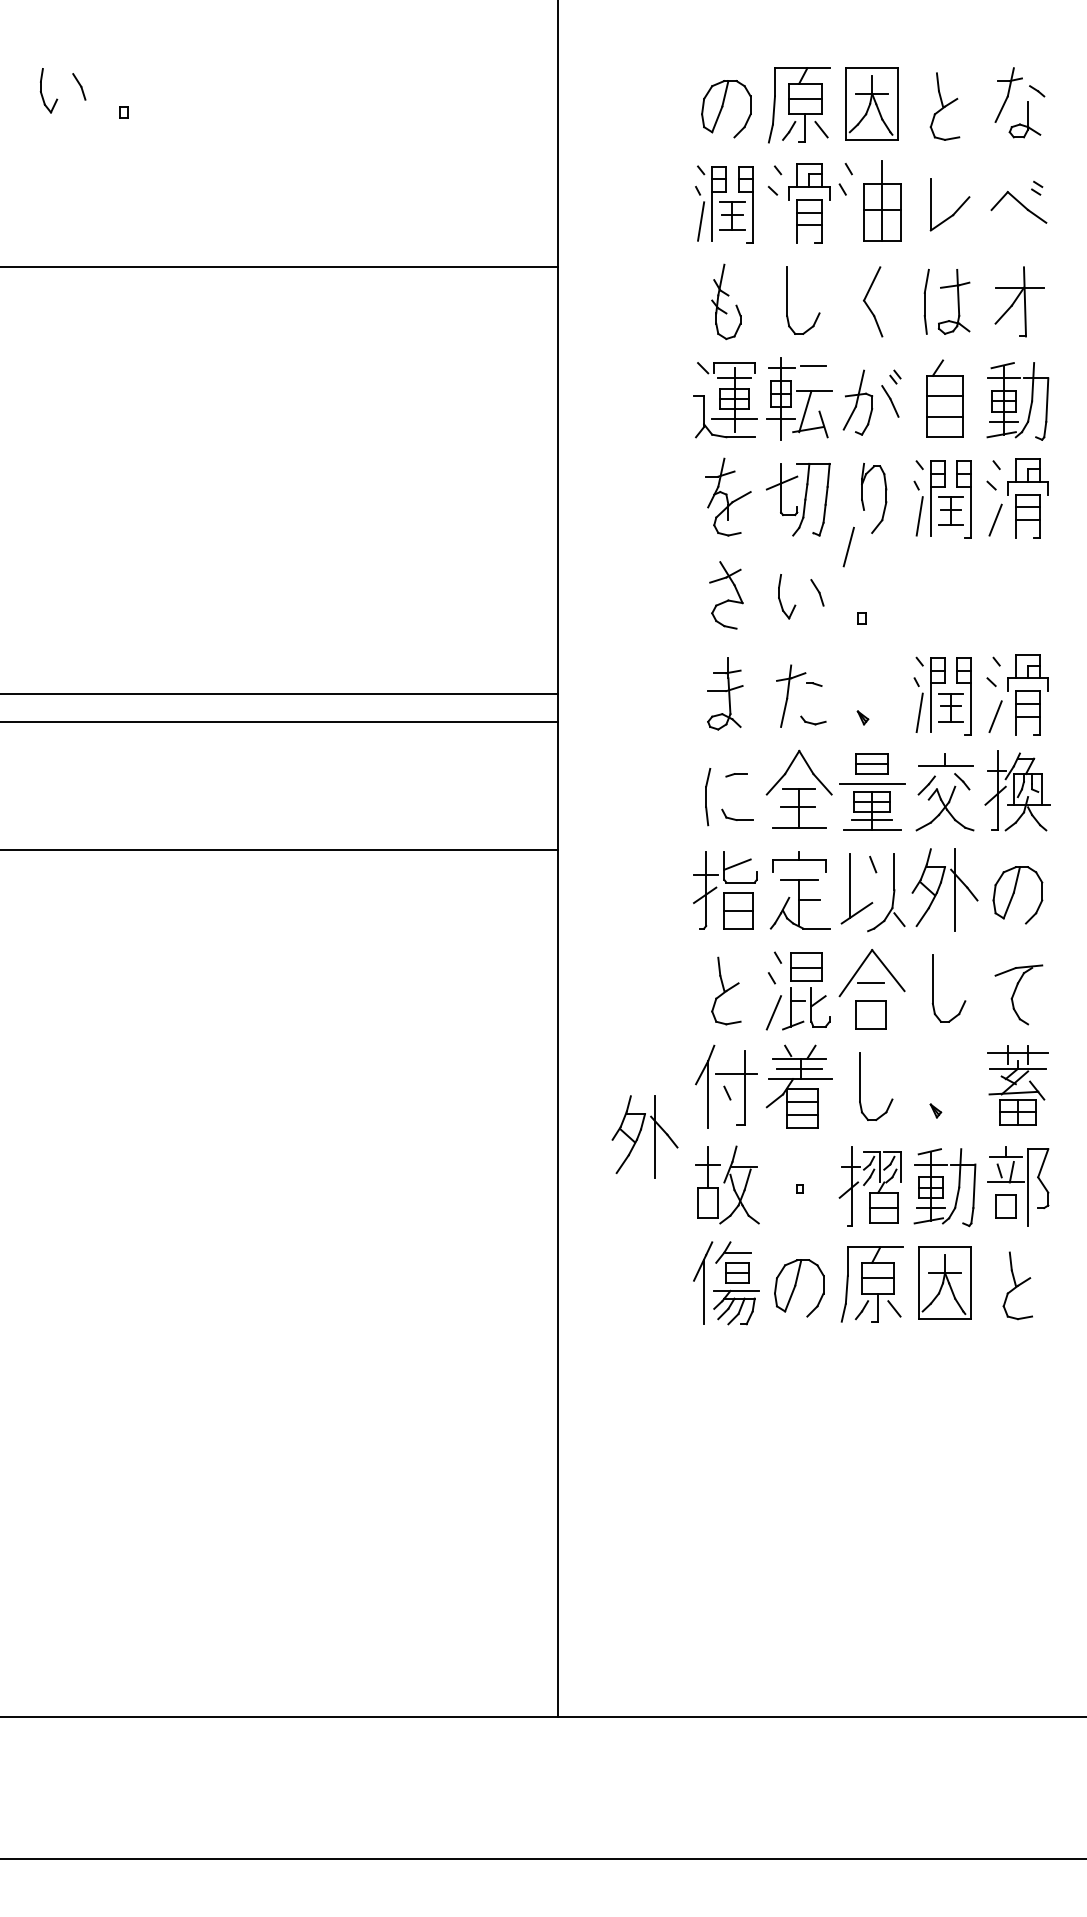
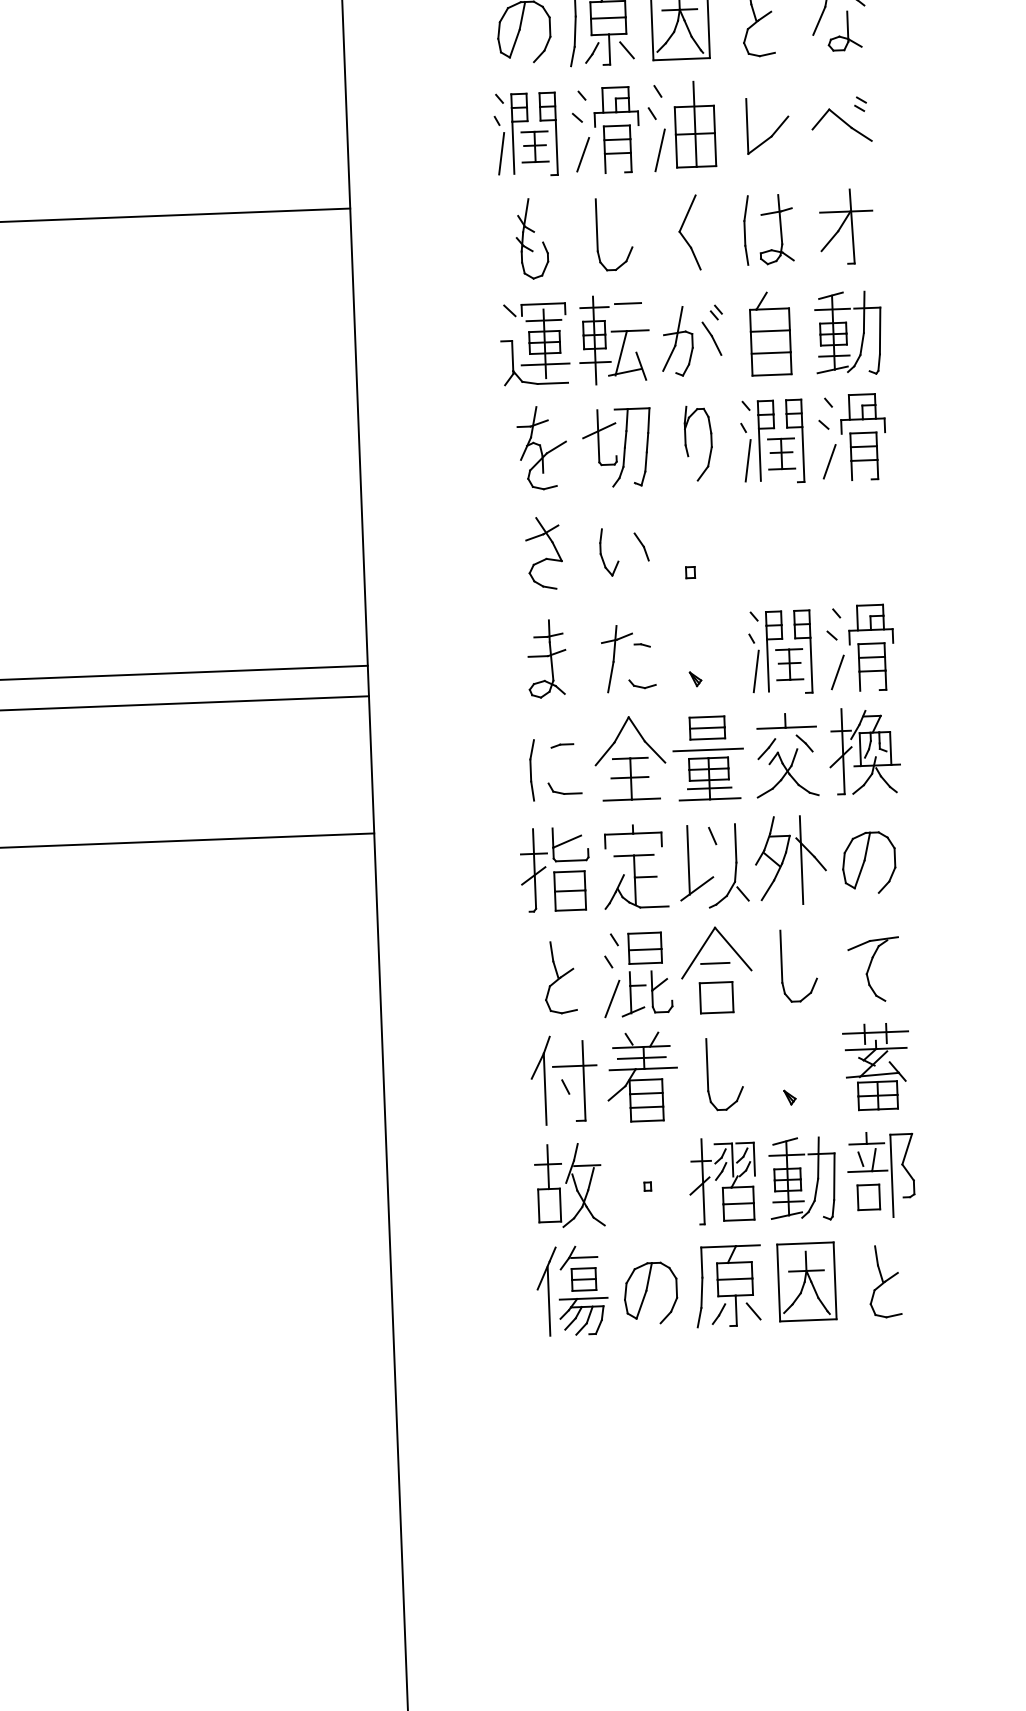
line: (776, 225) -> (582, 154), added
line: (848, 546) -> (659, 149), moved
part: (644, 1136) -> (478, 1136), removed

